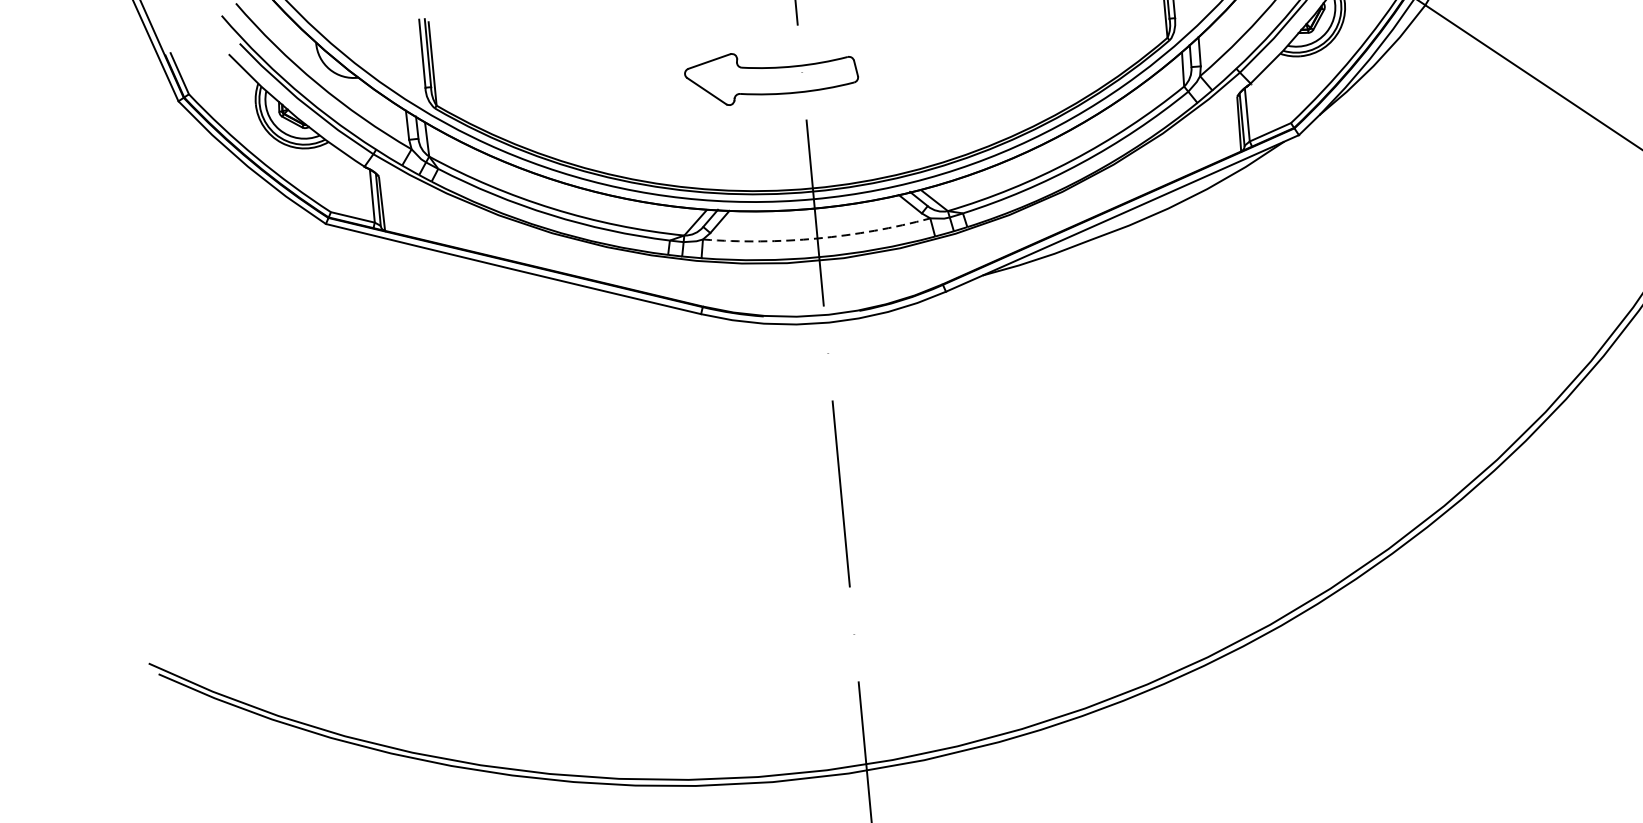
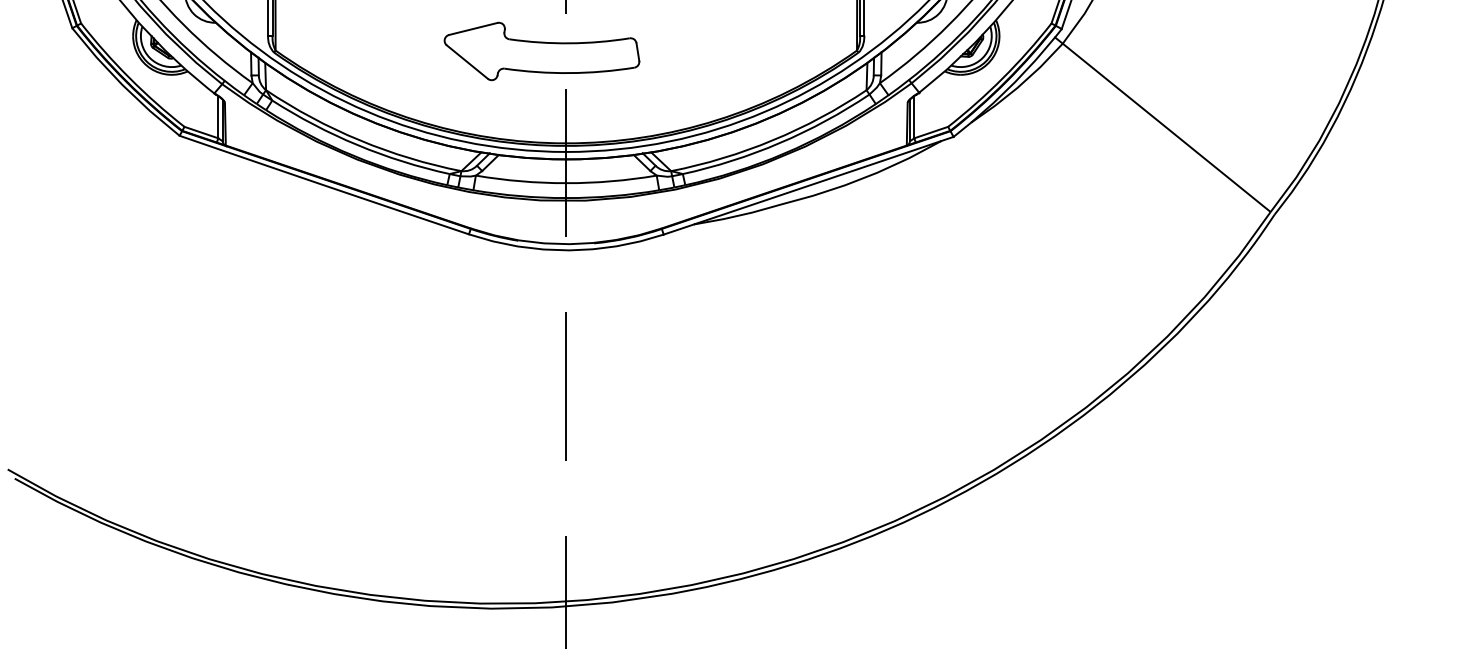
part: (770, 75) -> (541, 51), size x1.43
arc: (817, 238) -> (566, 183), dashed -> solid

